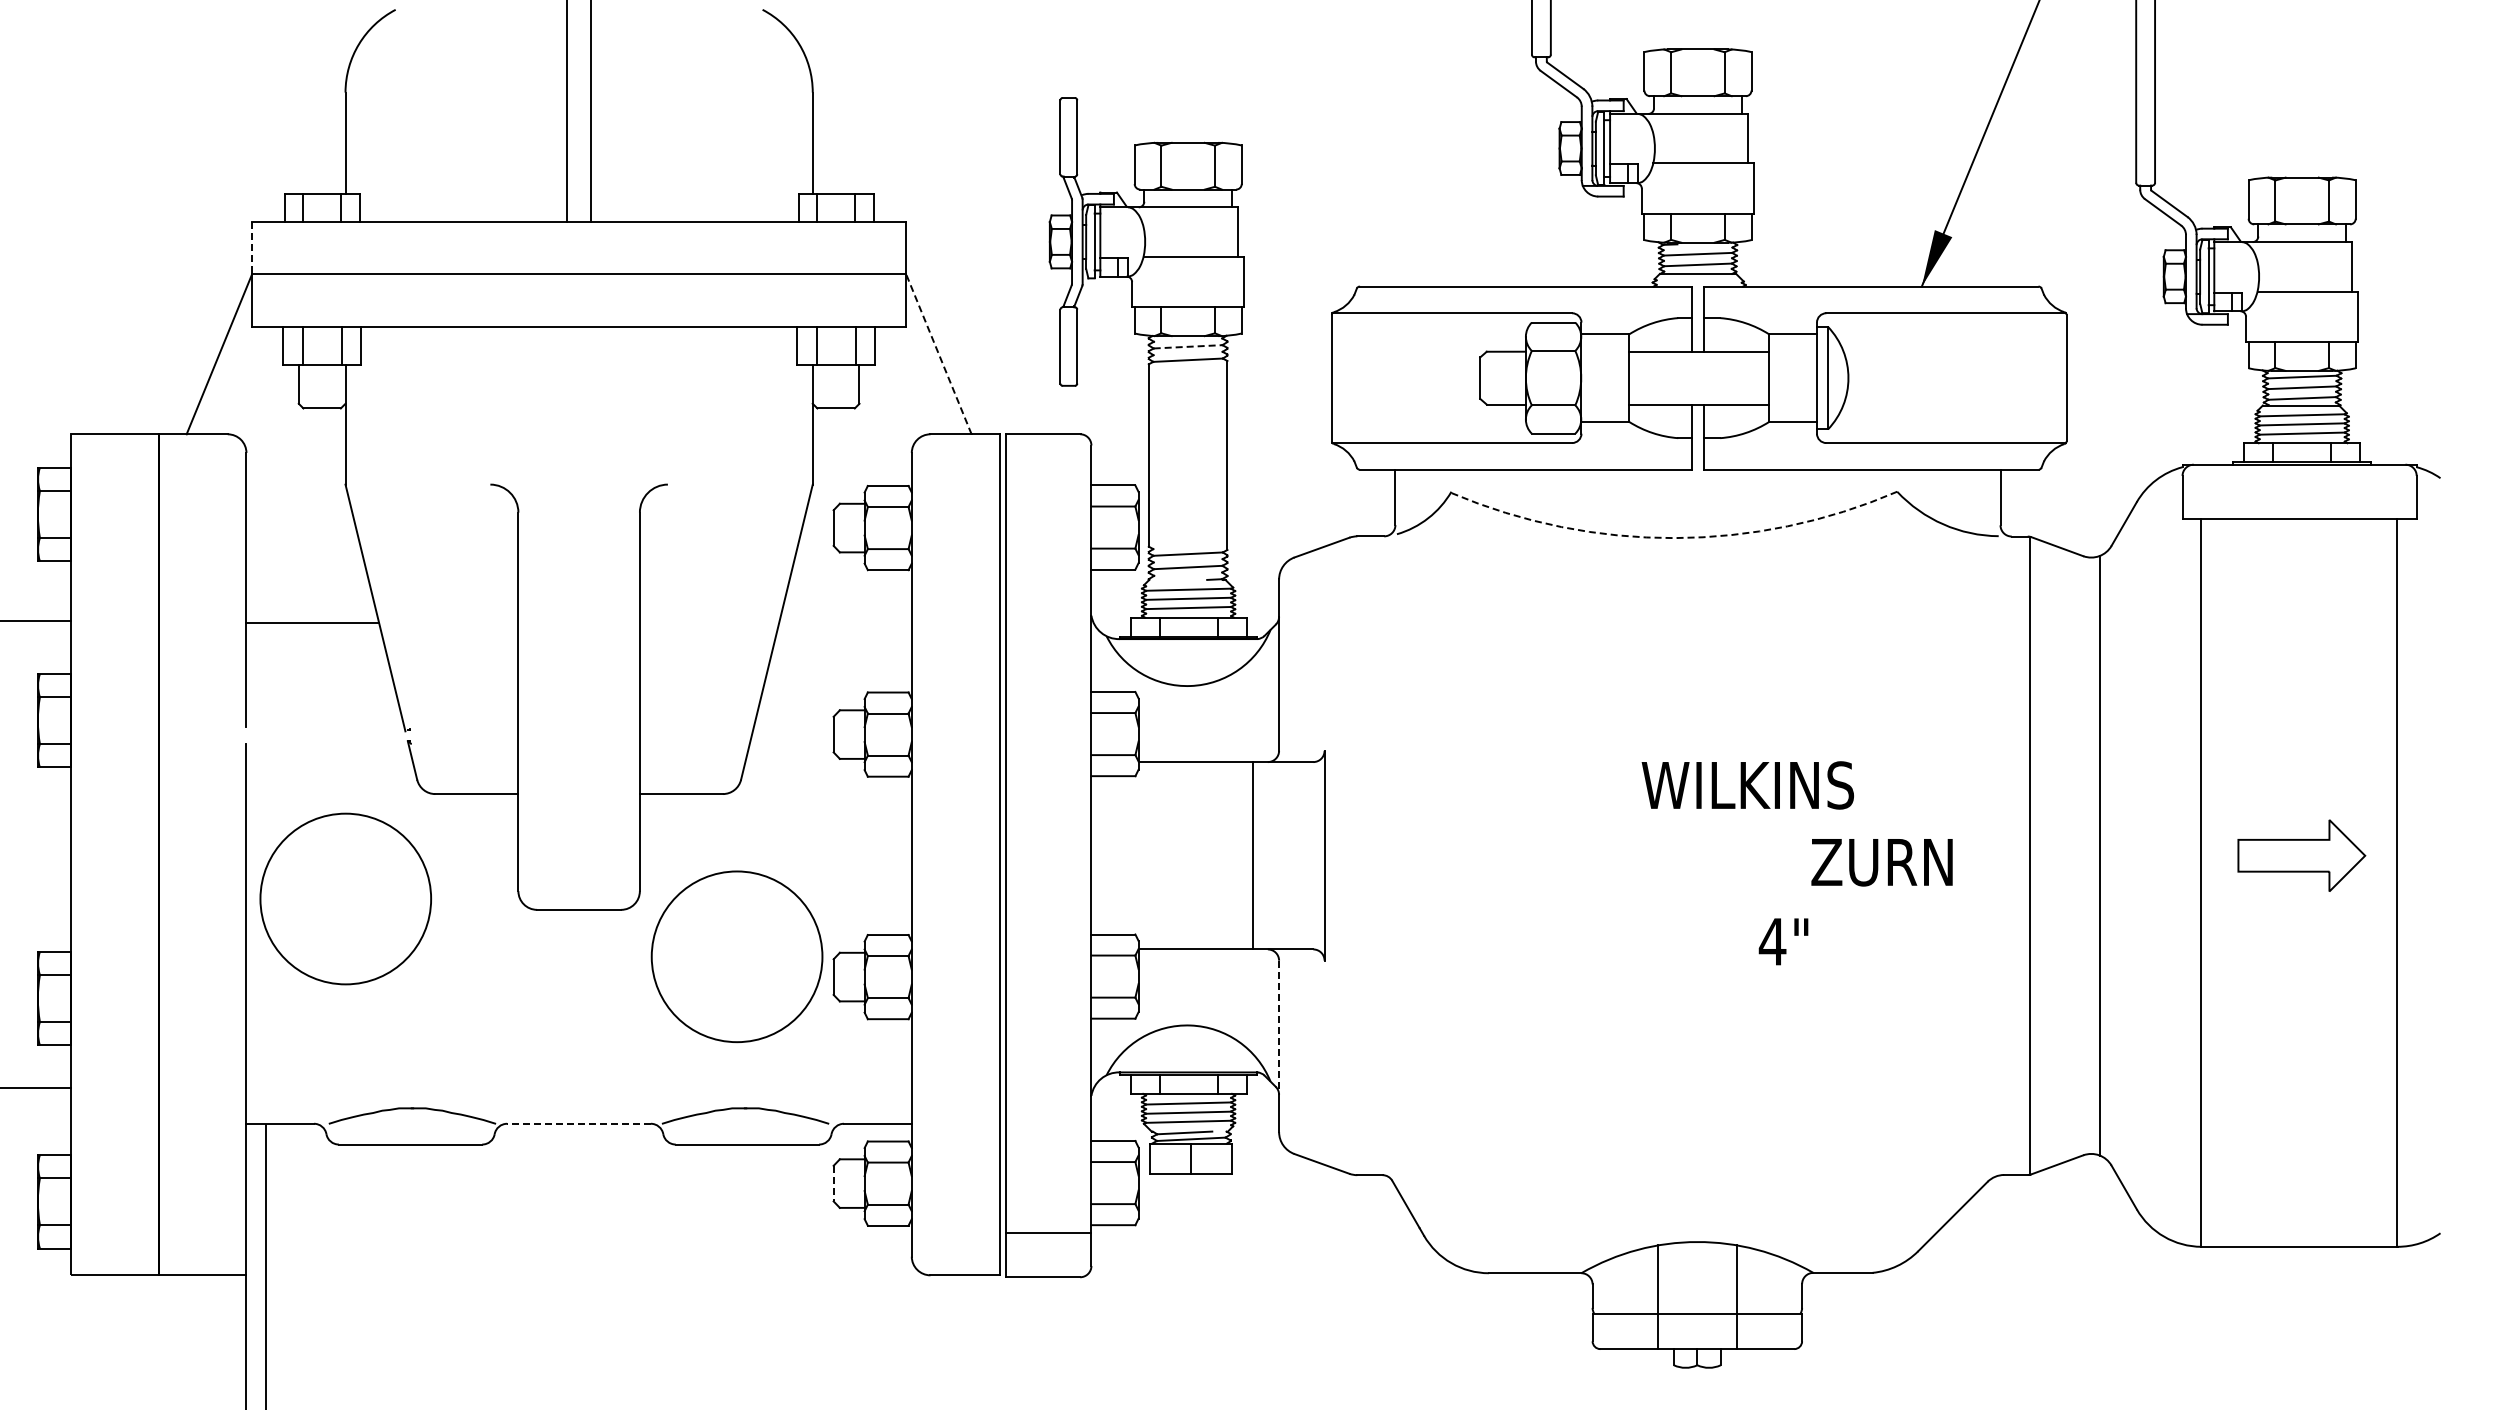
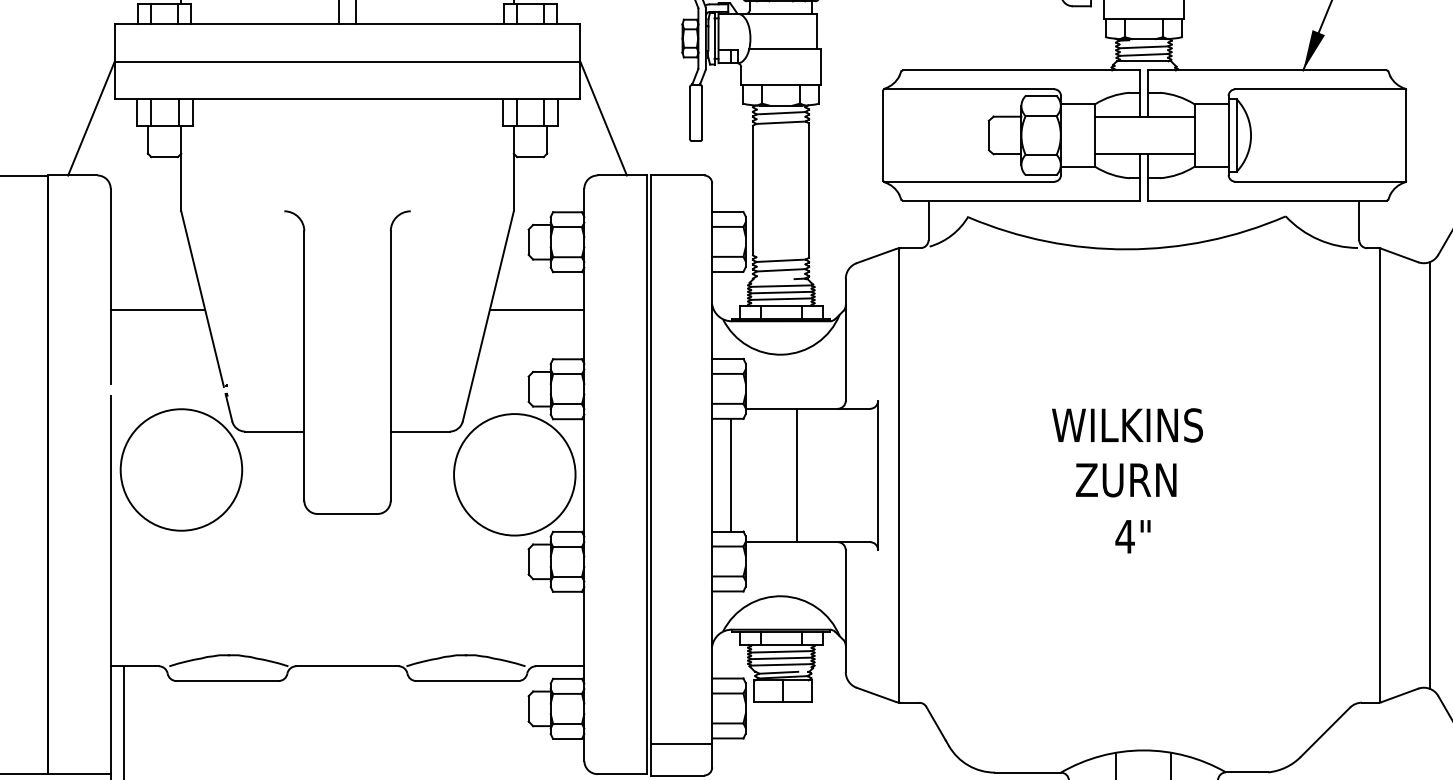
line: (252, 248) -> (115, 43), dashed -> solid
line: (1188, 346) -> (781, 112), dashed -> solid
line: (938, 353) -> (603, 117), dashed -> solid
arc: (1674, 538) -> (1127, 249), dashed -> solid
line: (845, 623) -> (537, 310), added
text: (1747, 785) -> (1127, 425), moved
line: (1117, 855) -> (730, 475), added
line: (1253, 855) -> (796, 475), moved
line: (1353, 855) -> (898, 475), added
text: (1881, 862) -> (1125, 480), moved
circle: (345, 898) -> (181, 469), moved
text: (1783, 941) -> (1132, 536), moved
circle: (736, 956) -> (514, 474), moved
line: (1279, 1028) -> (846, 598), dashed -> solid
line: (579, 1123) -> (347, 666), dashed -> solid
line: (833, 1183) -> (528, 708), dashed -> solid

